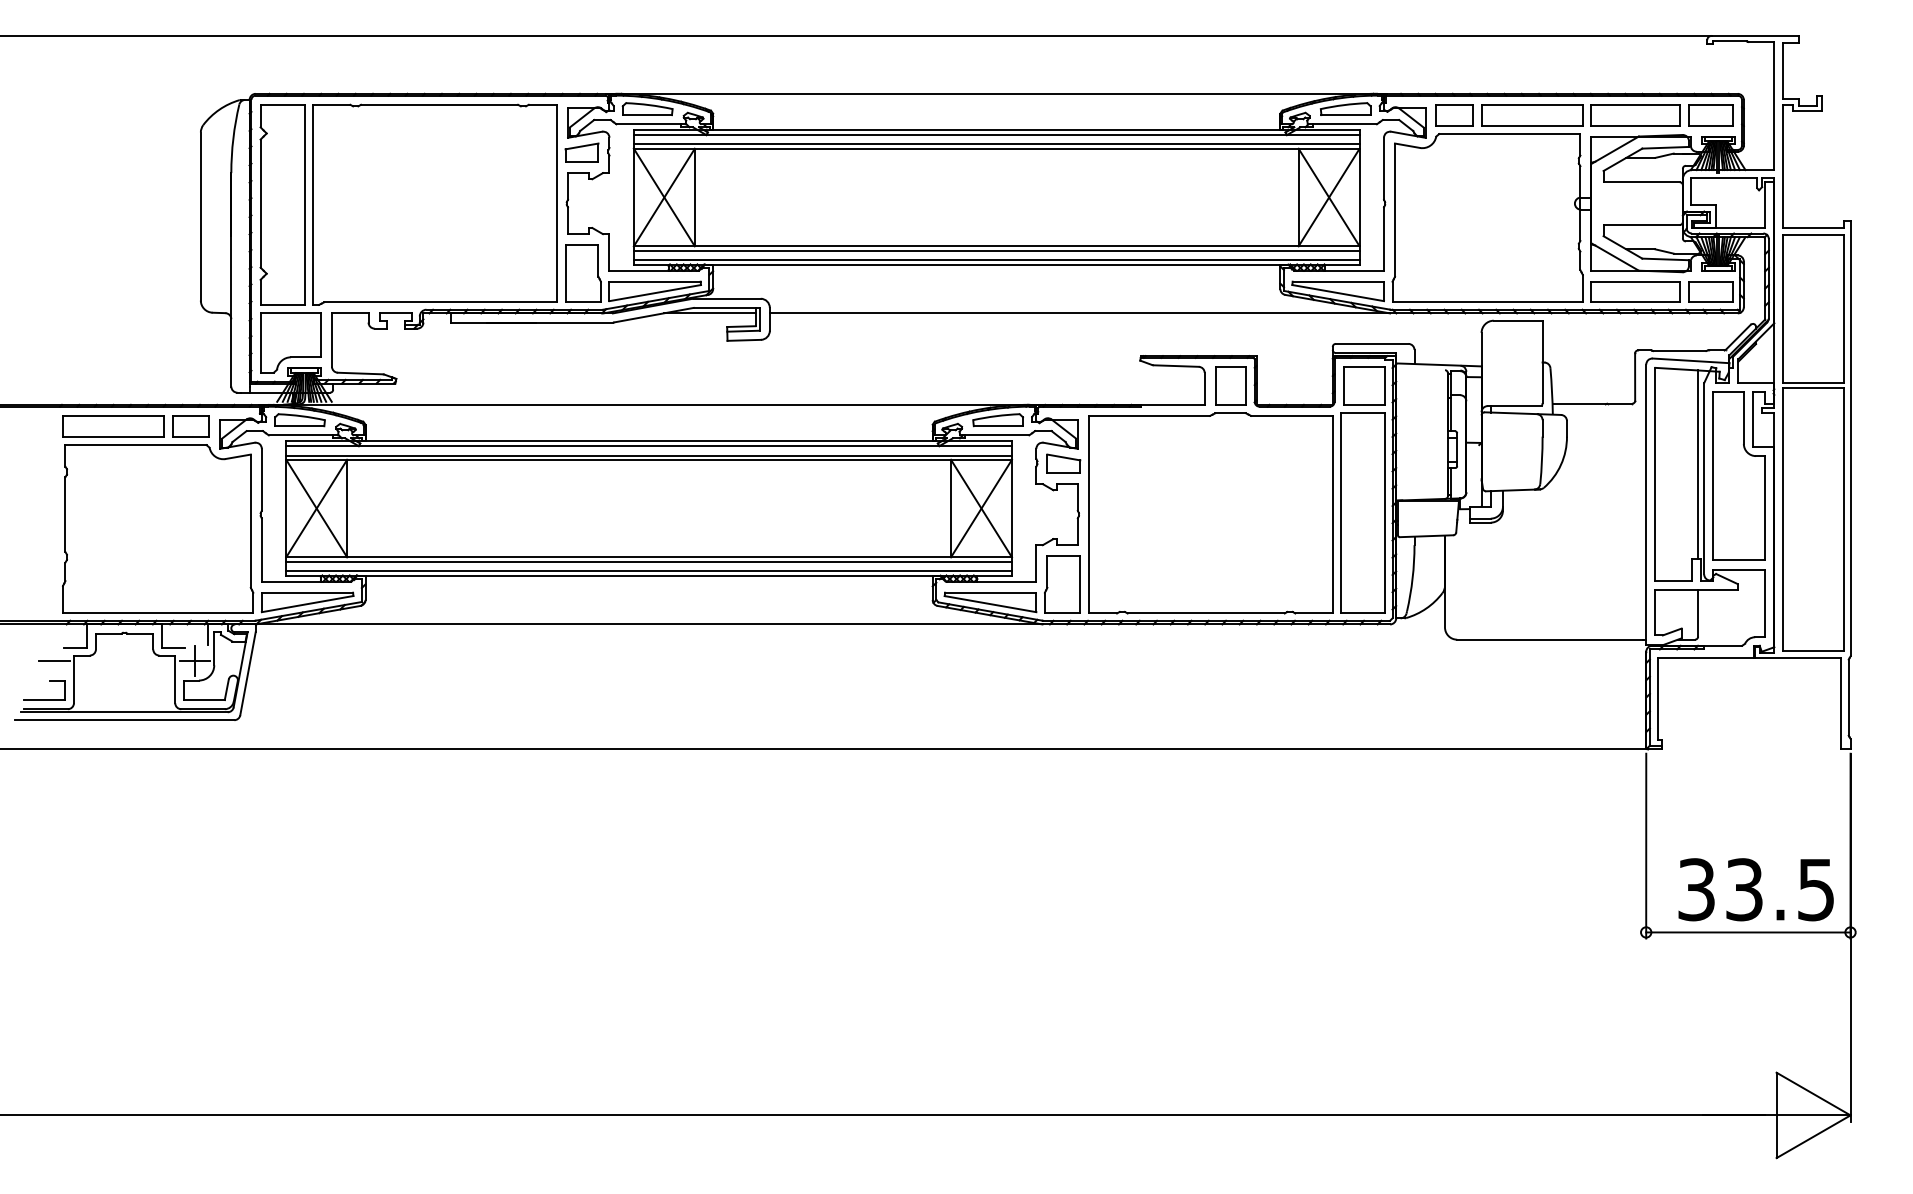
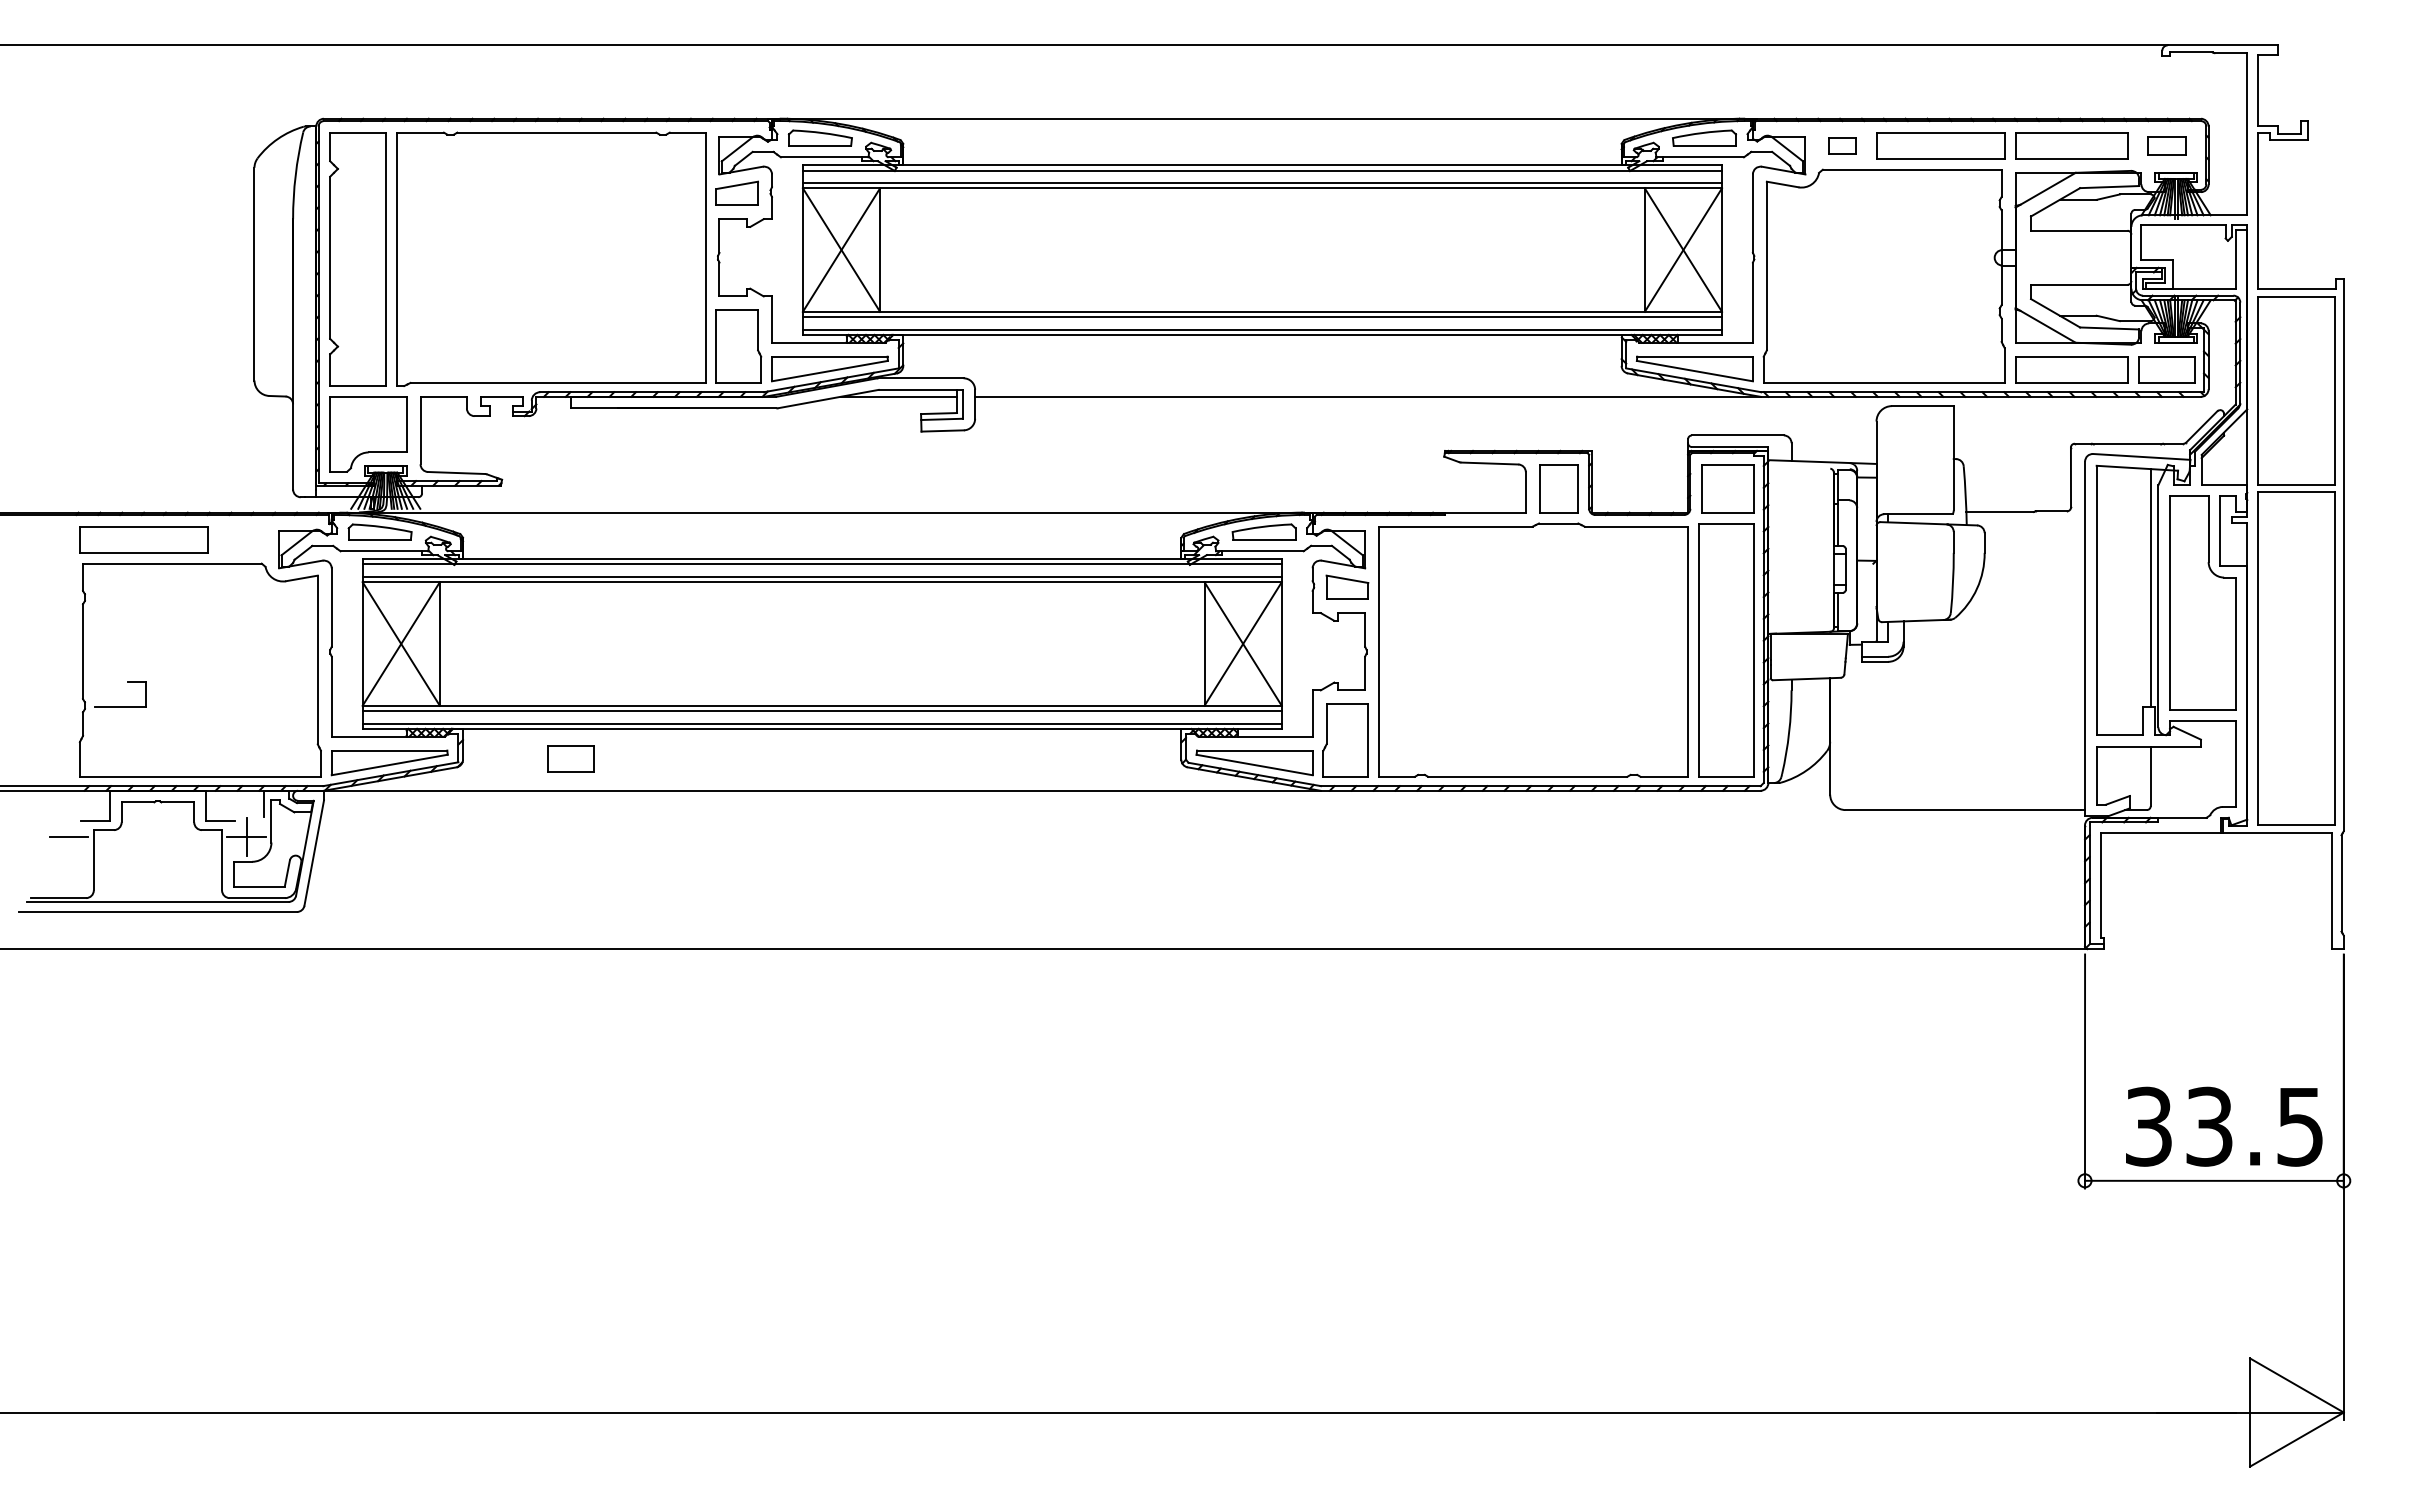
part: (1454, 114) -> (1842, 145), size x0.6
part: (1710, 114) -> (2166, 145), size x0.7
part: (190, 426) -> (570, 758), moved
part: (44, 700) -> (120, 706), moved

